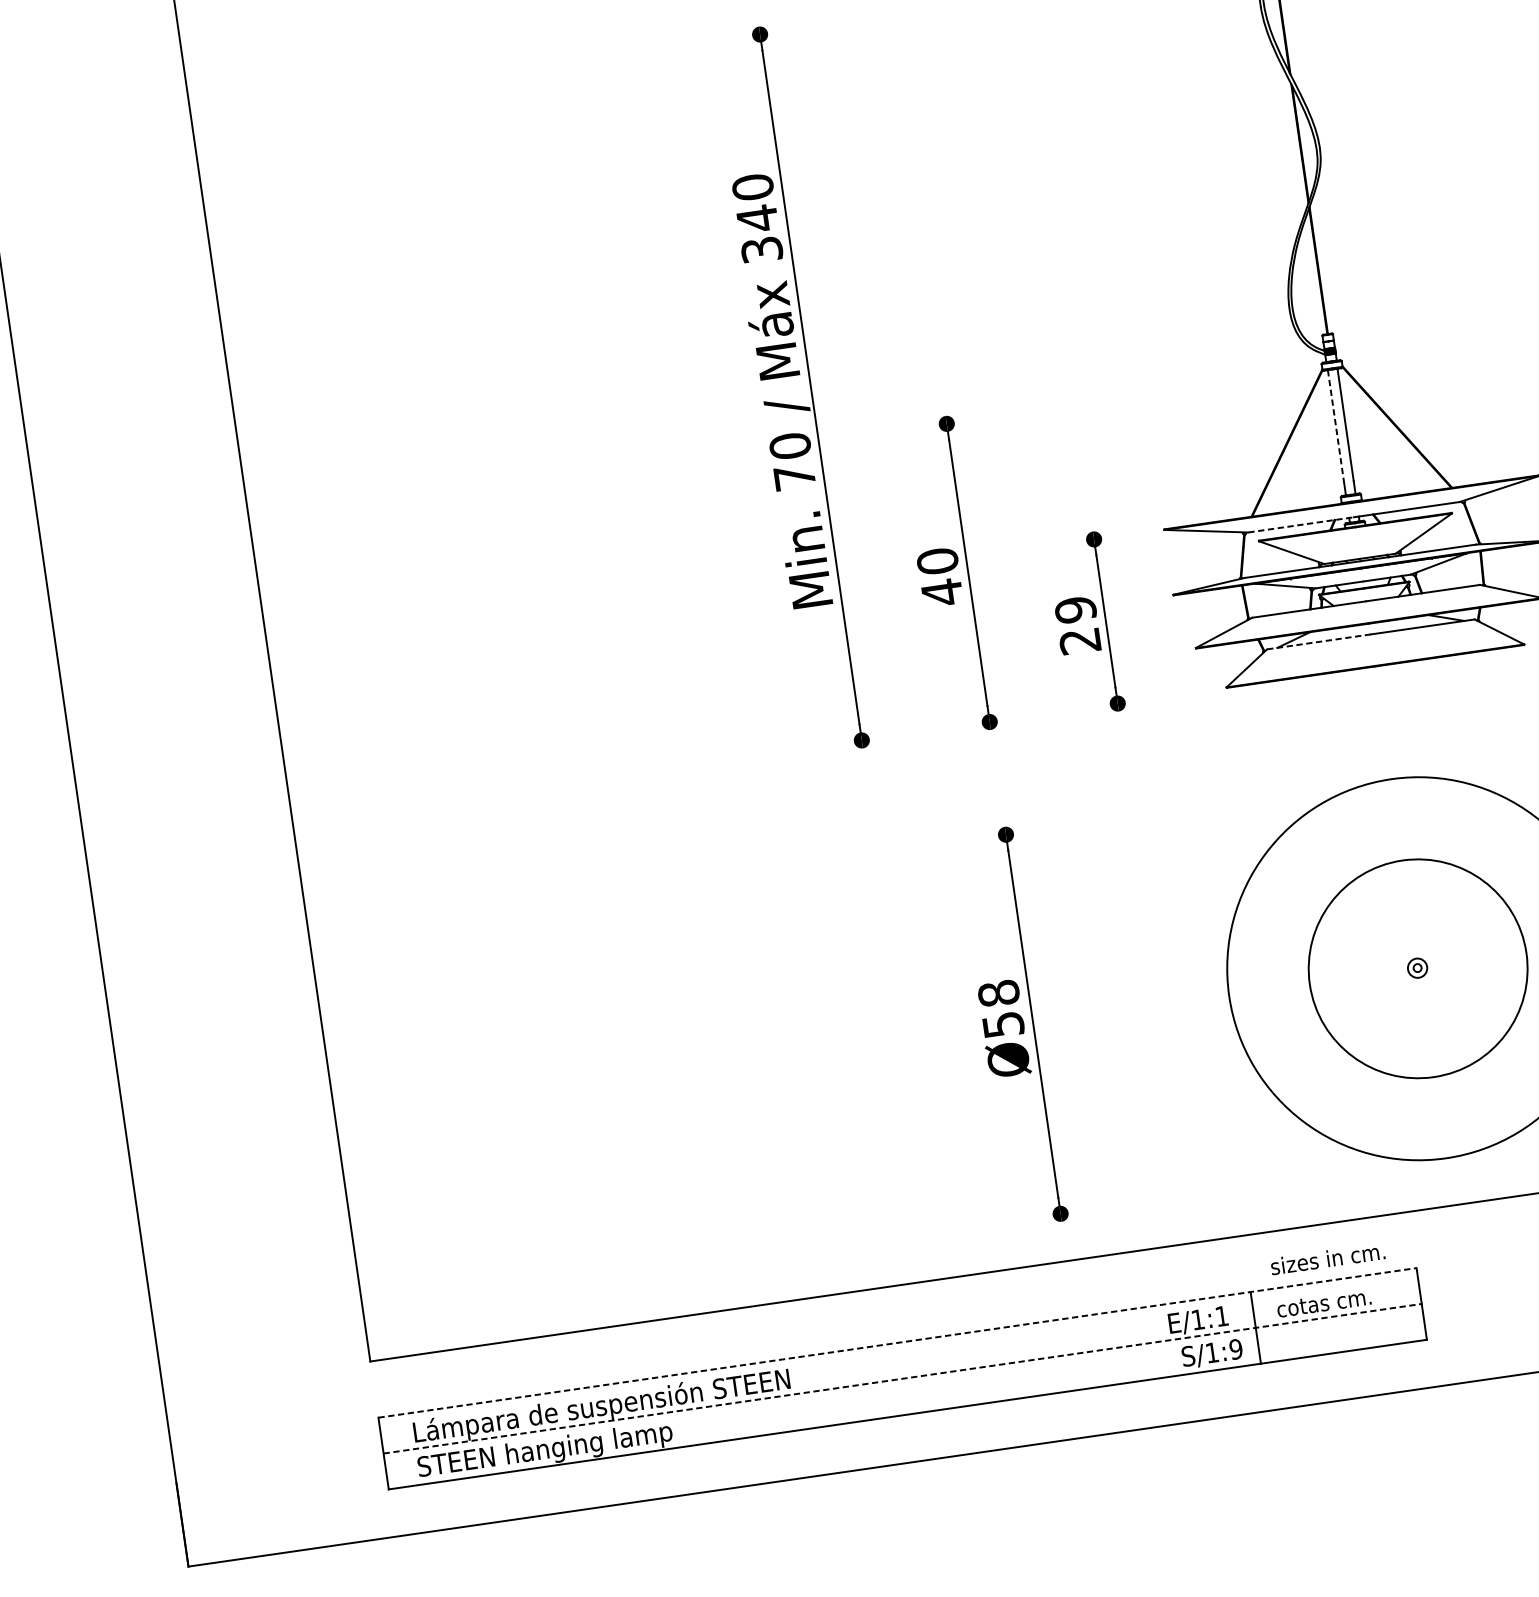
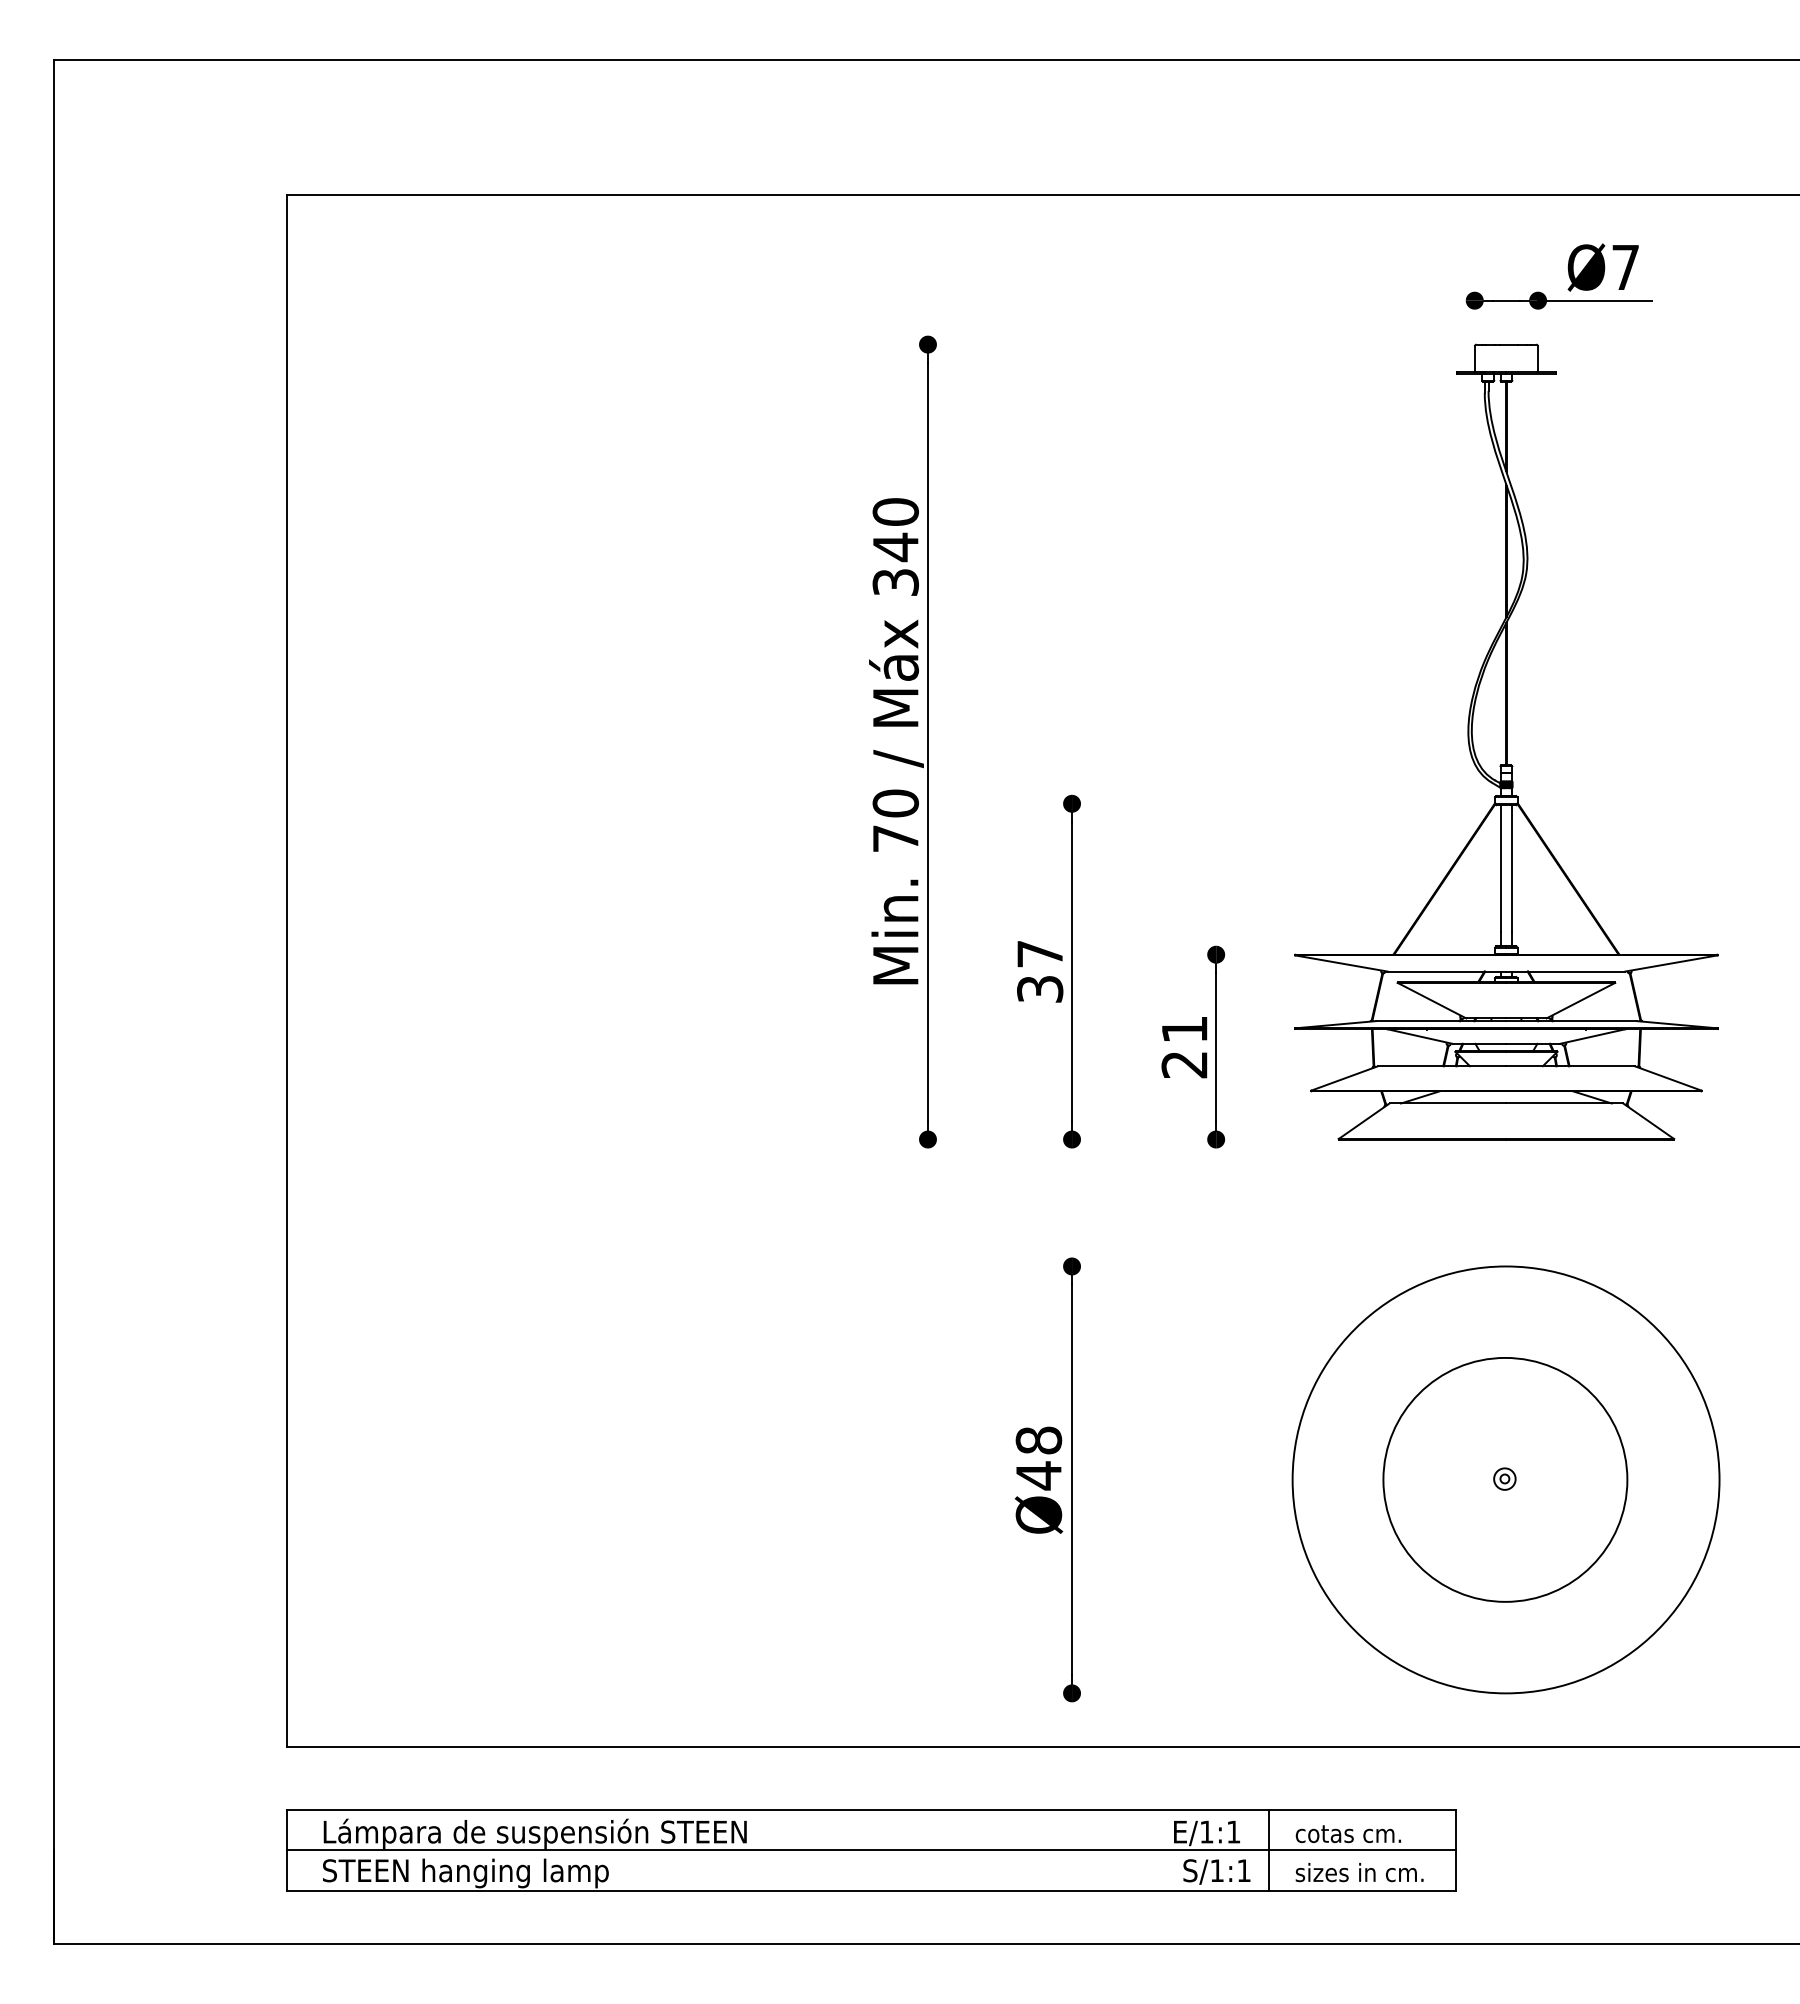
line: (1335, 426) -> (1500, 868), dashed -> solid
line: (1301, 524) -> (1447, 971), dashed -> solid
text: (940, 577) -> (1040, 972), 40 -> 37
text: (1075, 609) -> (1184, 1029), 29 -> 21
line: (1319, 641) -> (1448, 1103), dashed -> solid
text: (1003, 1024) -> (1039, 1475), Ø58 -> Ø48
text: (1327, 1258) -> (1359, 1872), moved
line: (897, 1342) -> (871, 1809), dashed -> solid
text: (1235, 1349) -> (1243, 1870), S/1:9 -> S/1:1
line: (902, 1379) -> (871, 1850), dashed -> solid

